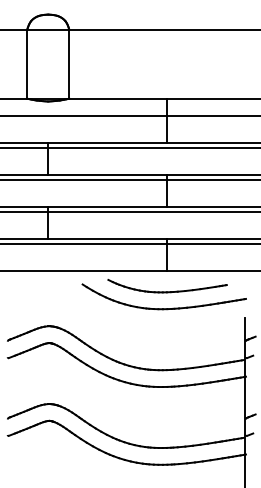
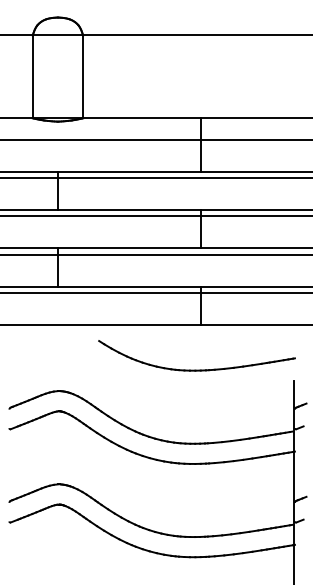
part: (167, 291) -> (200, 349), removed

